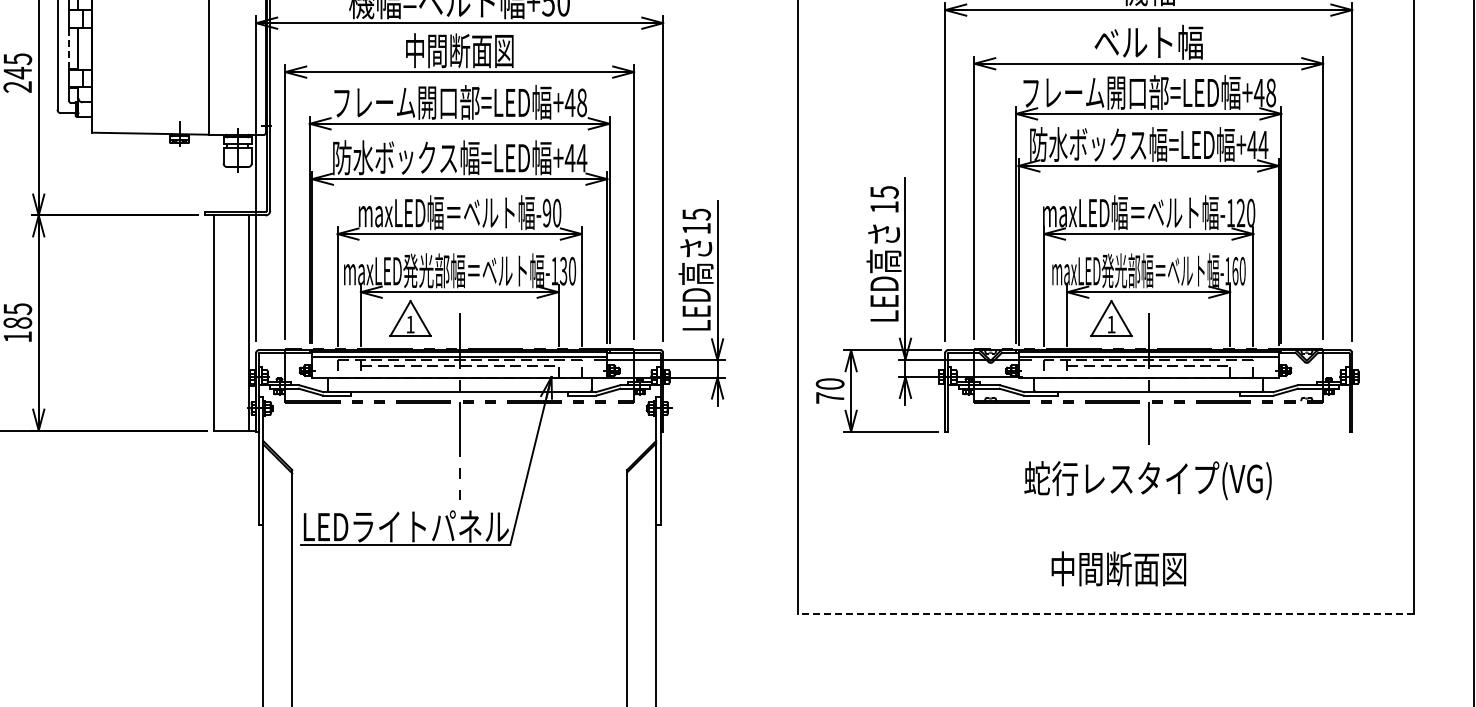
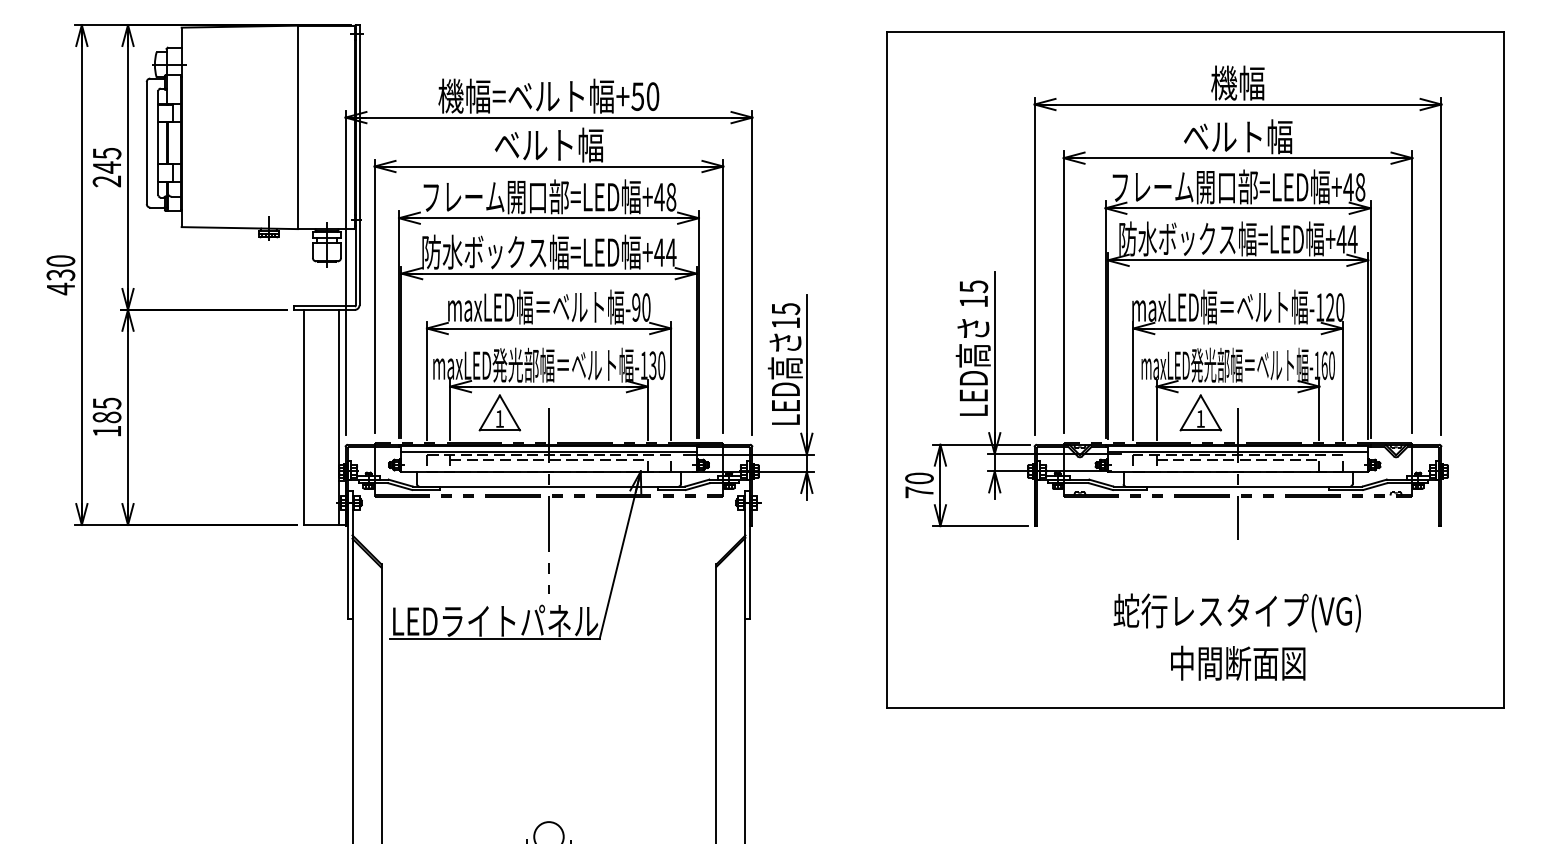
line: (69, 49) -> (158, 143), dashed -> solid
text: (459, 50) -> (548, 144), 中間断面図 -> ベルト幅
text: (1147, 480) -> (1236, 612), moved
text: (1119, 568) -> (1238, 662), moved
line: (1105, 614) -> (1194, 708), dashed -> solid

